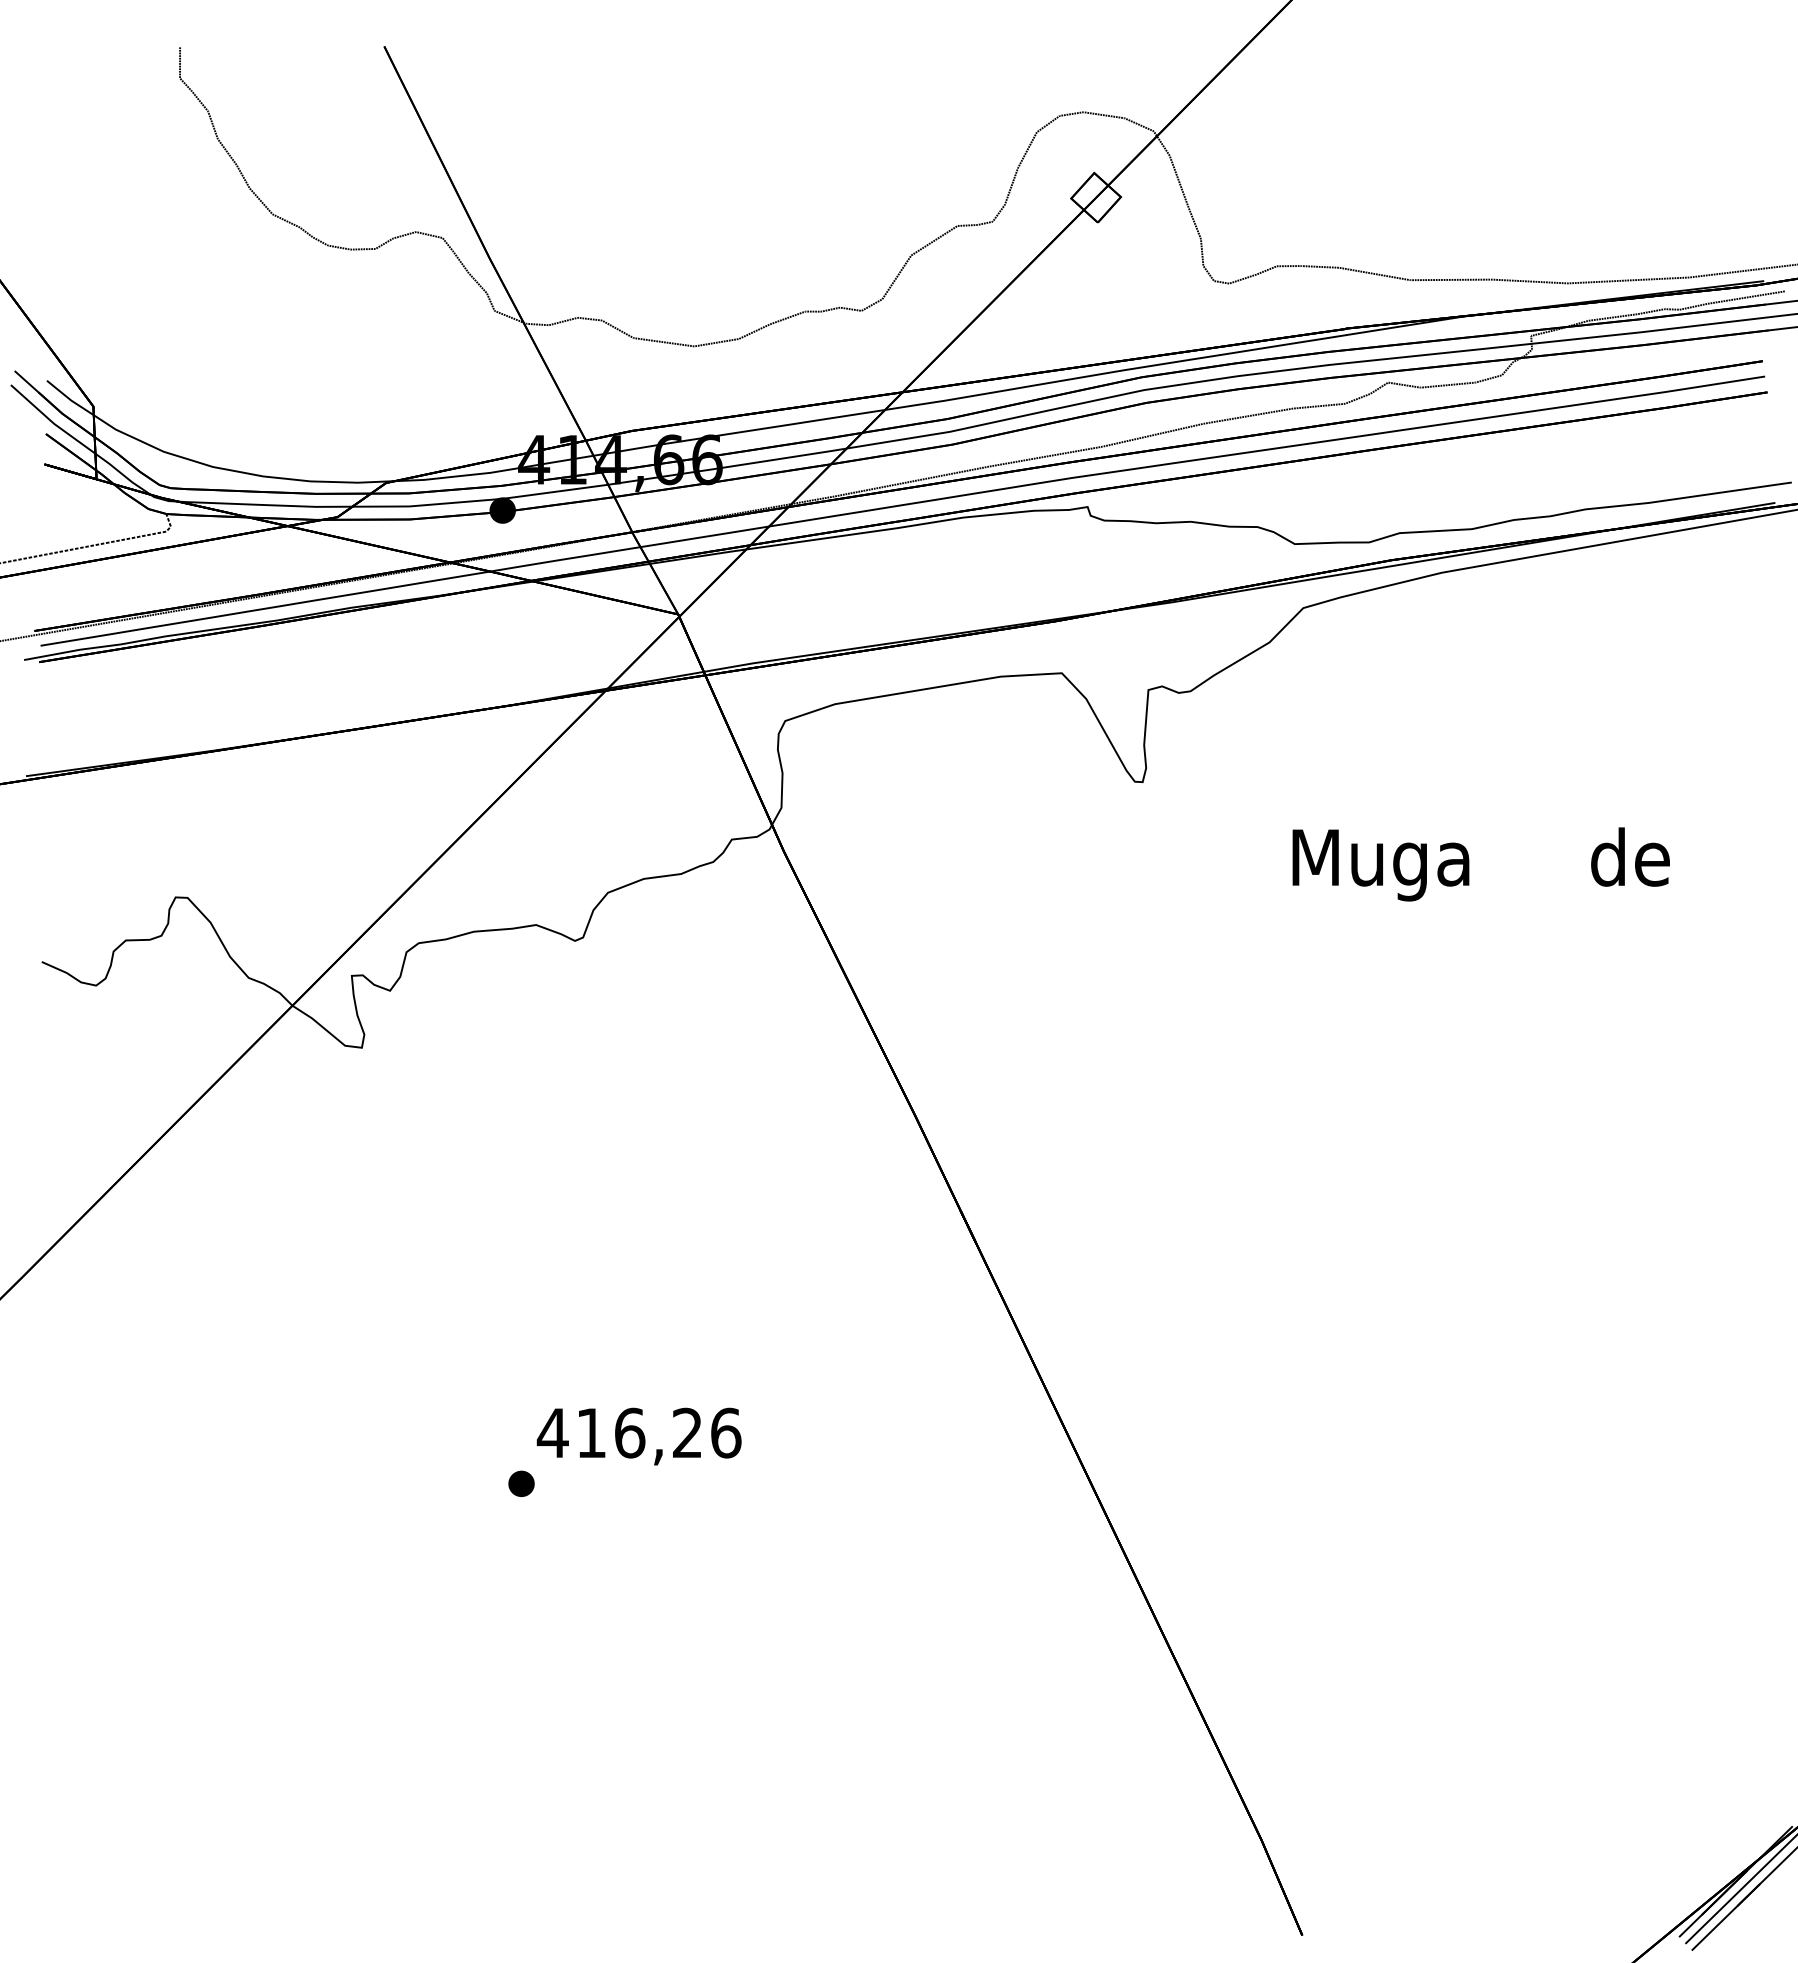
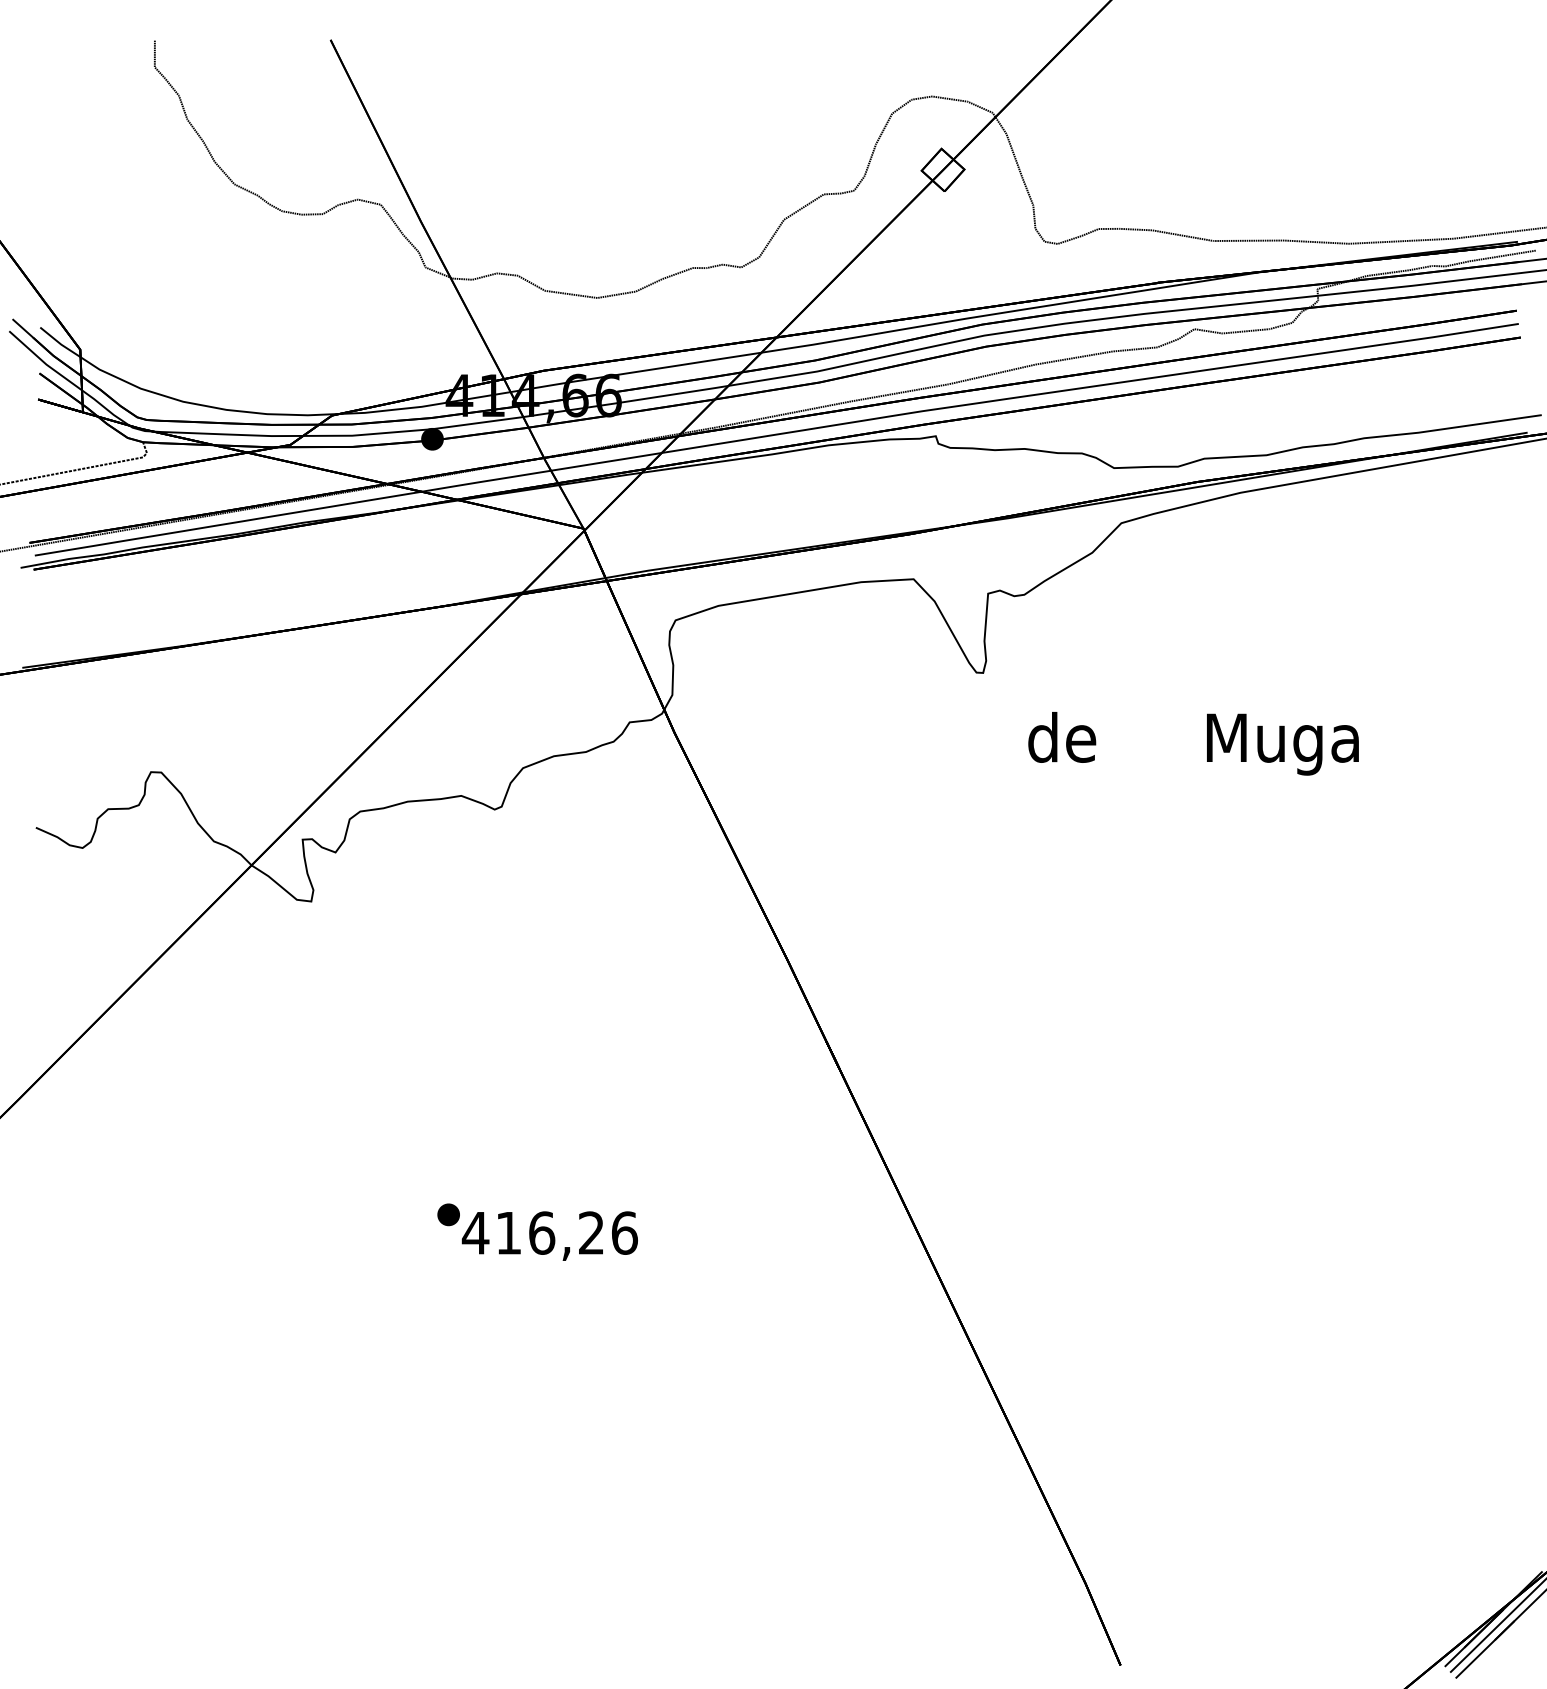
text: (1630, 856) -> (1062, 736), moved
text: (1380, 865) -> (1282, 744), moved
part: (521, 1483) -> (448, 1214), moved

